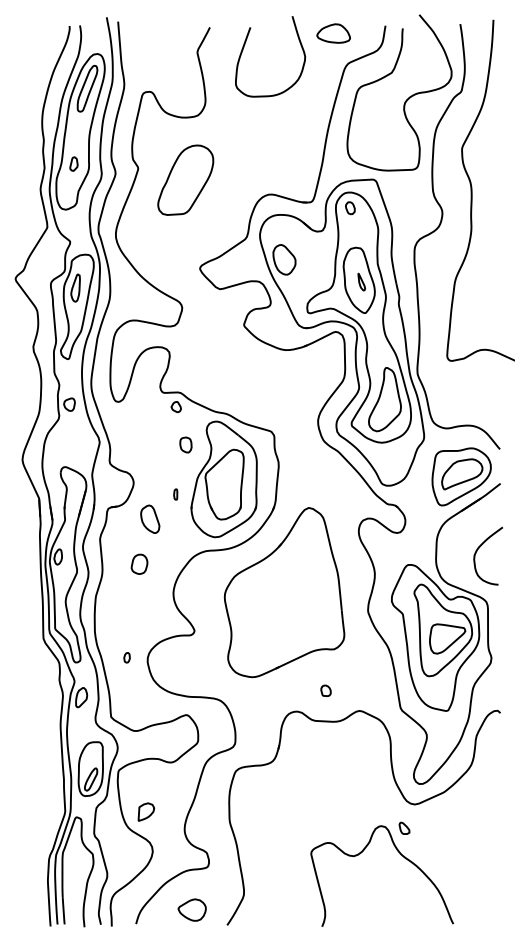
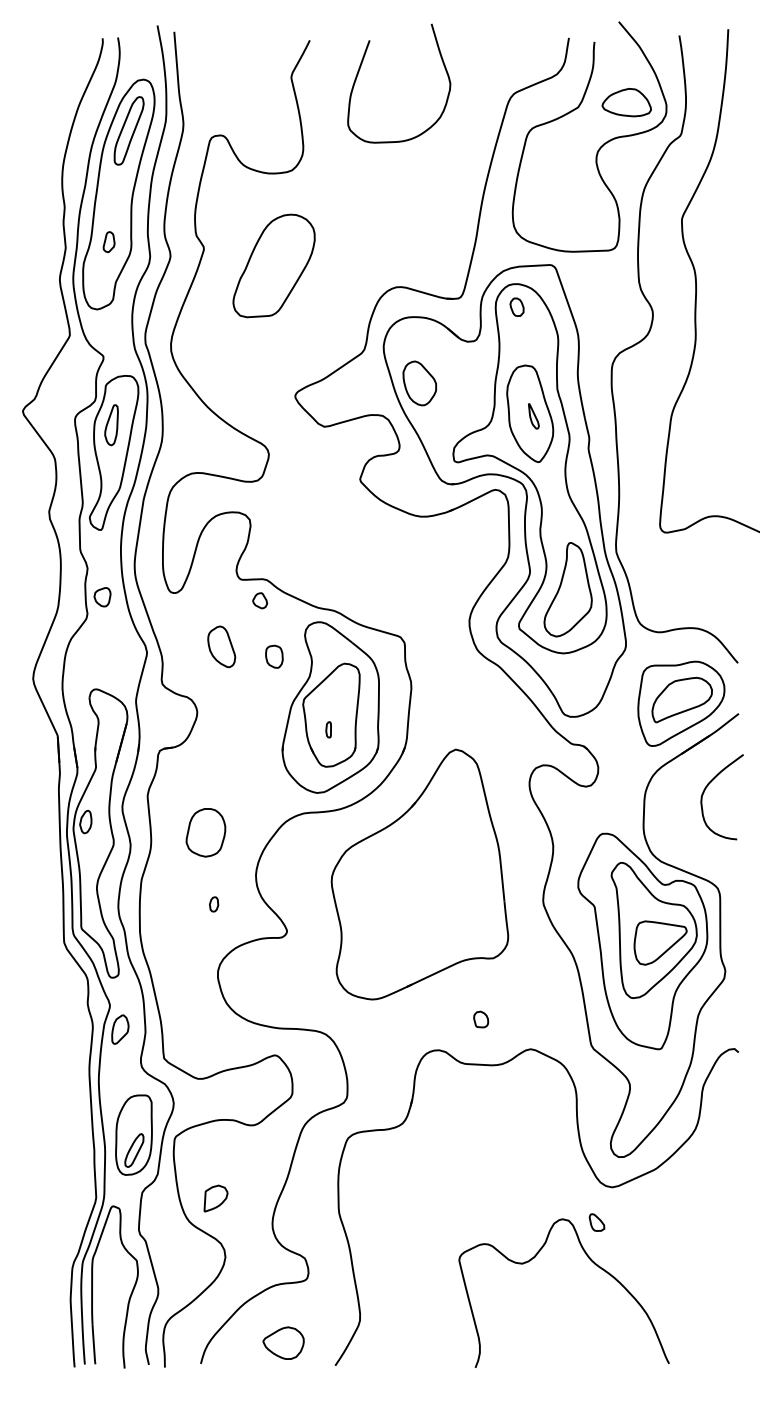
part: (333, 33) -> (626, 102), moved
part: (175, 494) -> (328, 729), moved
part: (150, 518) -> (222, 645), moved
curve: (480, 547) -> (710, 784), moved
part: (139, 564) -> (205, 833), size x1.67
part: (126, 657) -> (213, 903), moved

